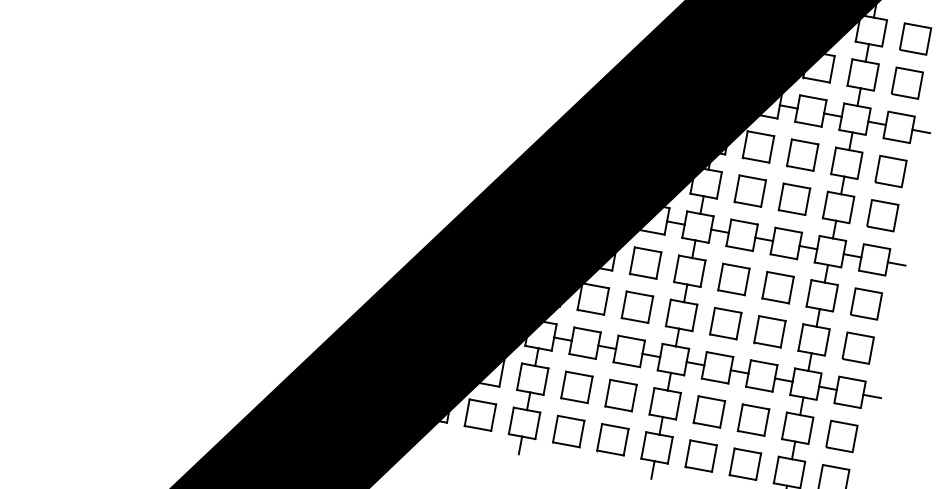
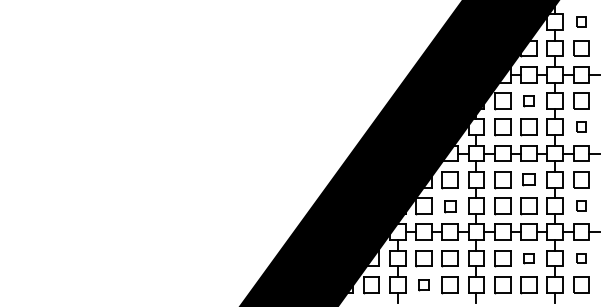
part: (915, 37) -> (581, 21), size x0.6
part: (801, 155) -> (528, 101), size x0.6
part: (883, 214) -> (581, 126), size x0.6
part: (777, 288) -> (528, 180), size x0.7
part: (636, 307) -> (449, 206), size x0.7
part: (858, 347) -> (581, 205), size x0.6
part: (752, 419) -> (528, 258), size x0.6
part: (567, 432) -> (423, 285), size x0.6
part: (841, 436) -> (581, 258), size x0.6

